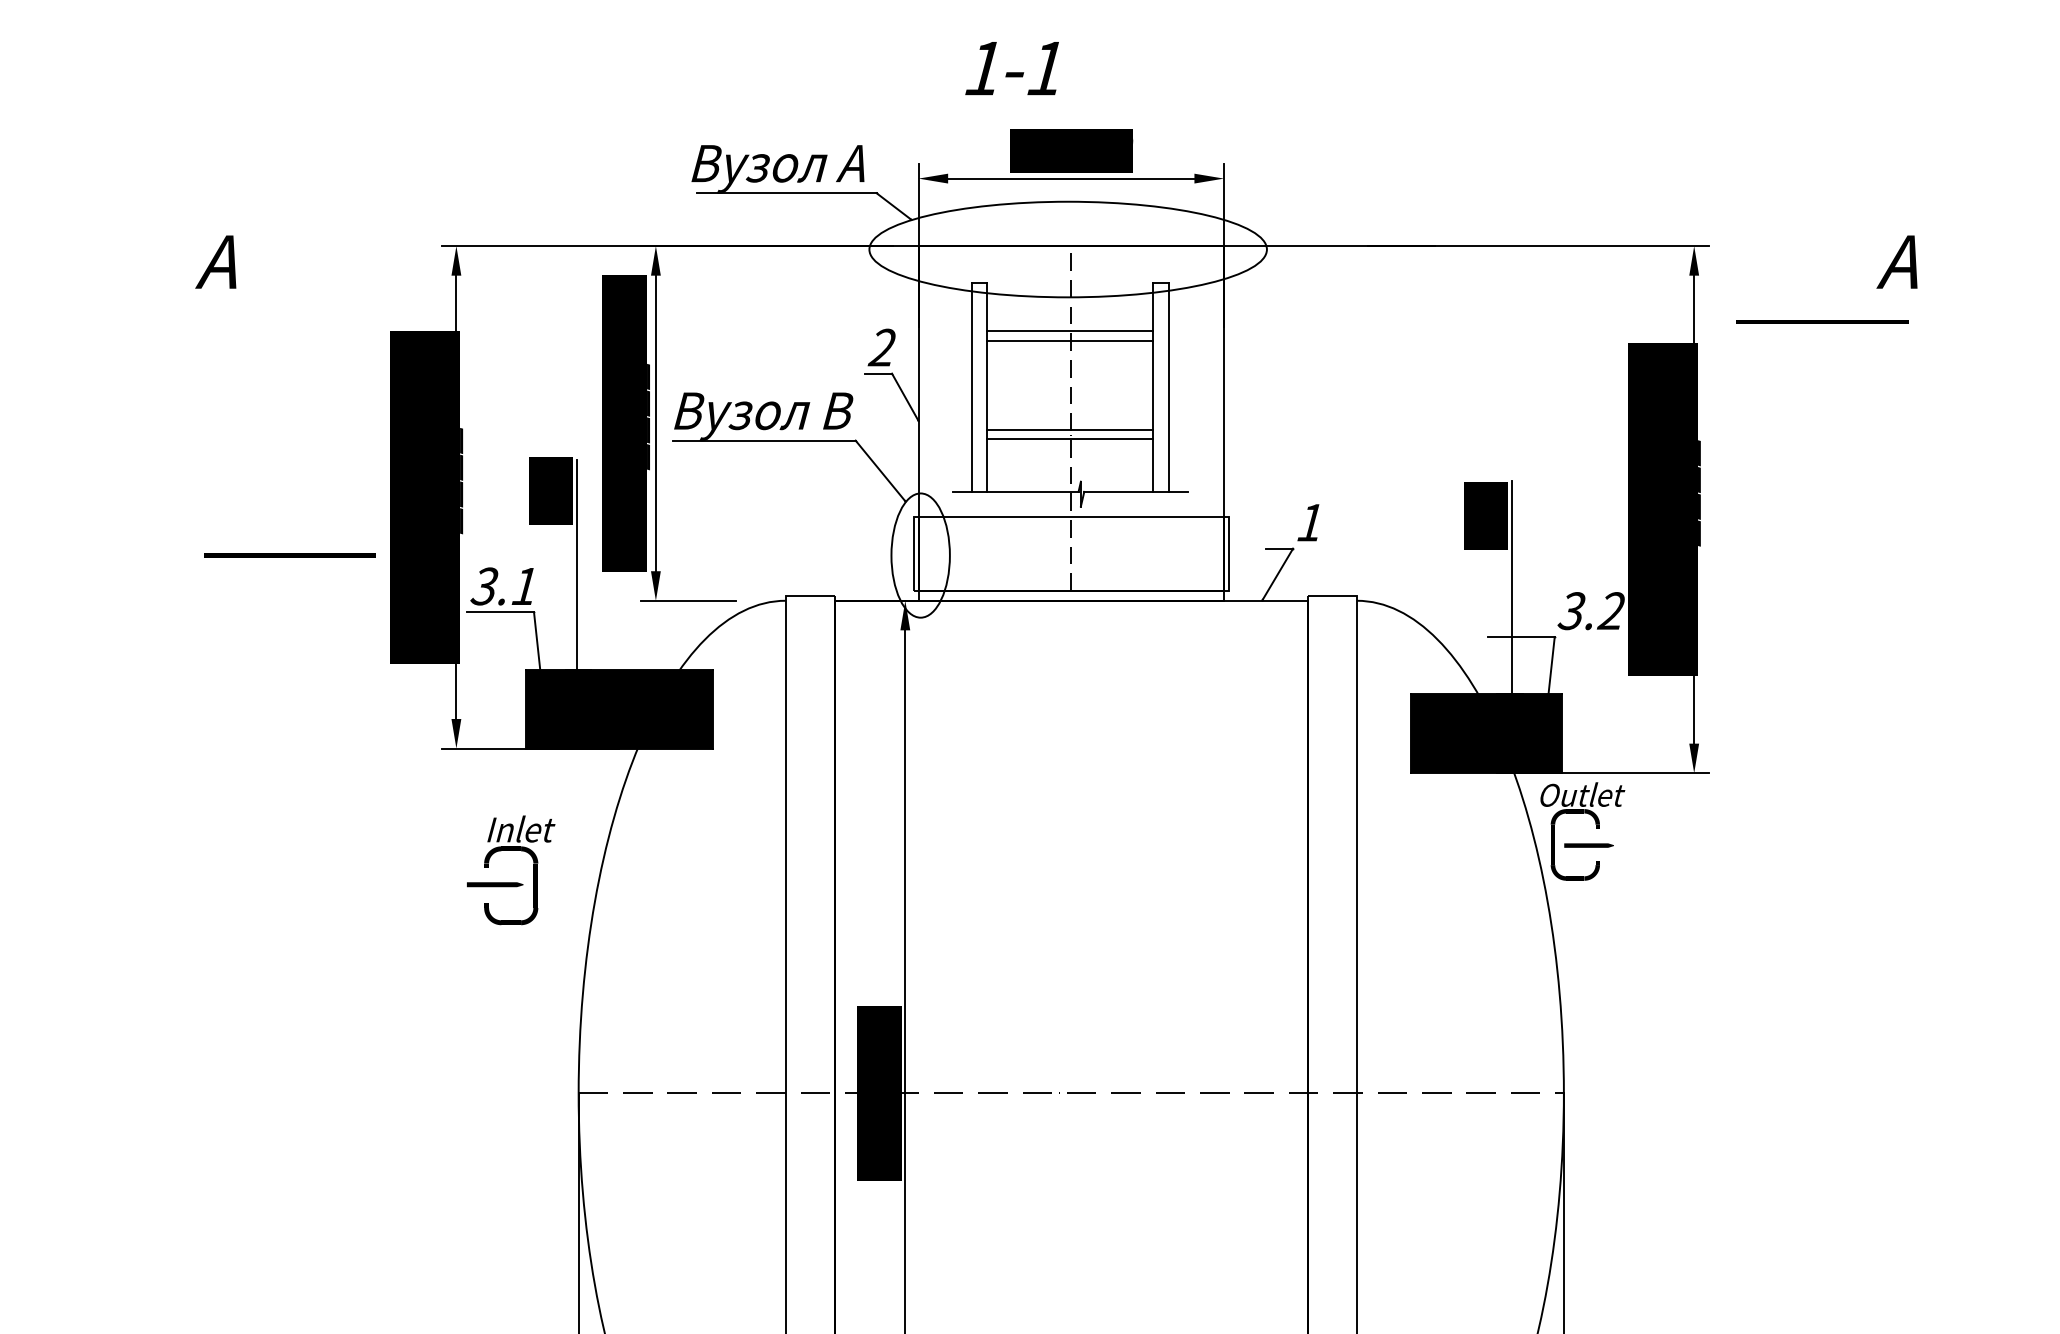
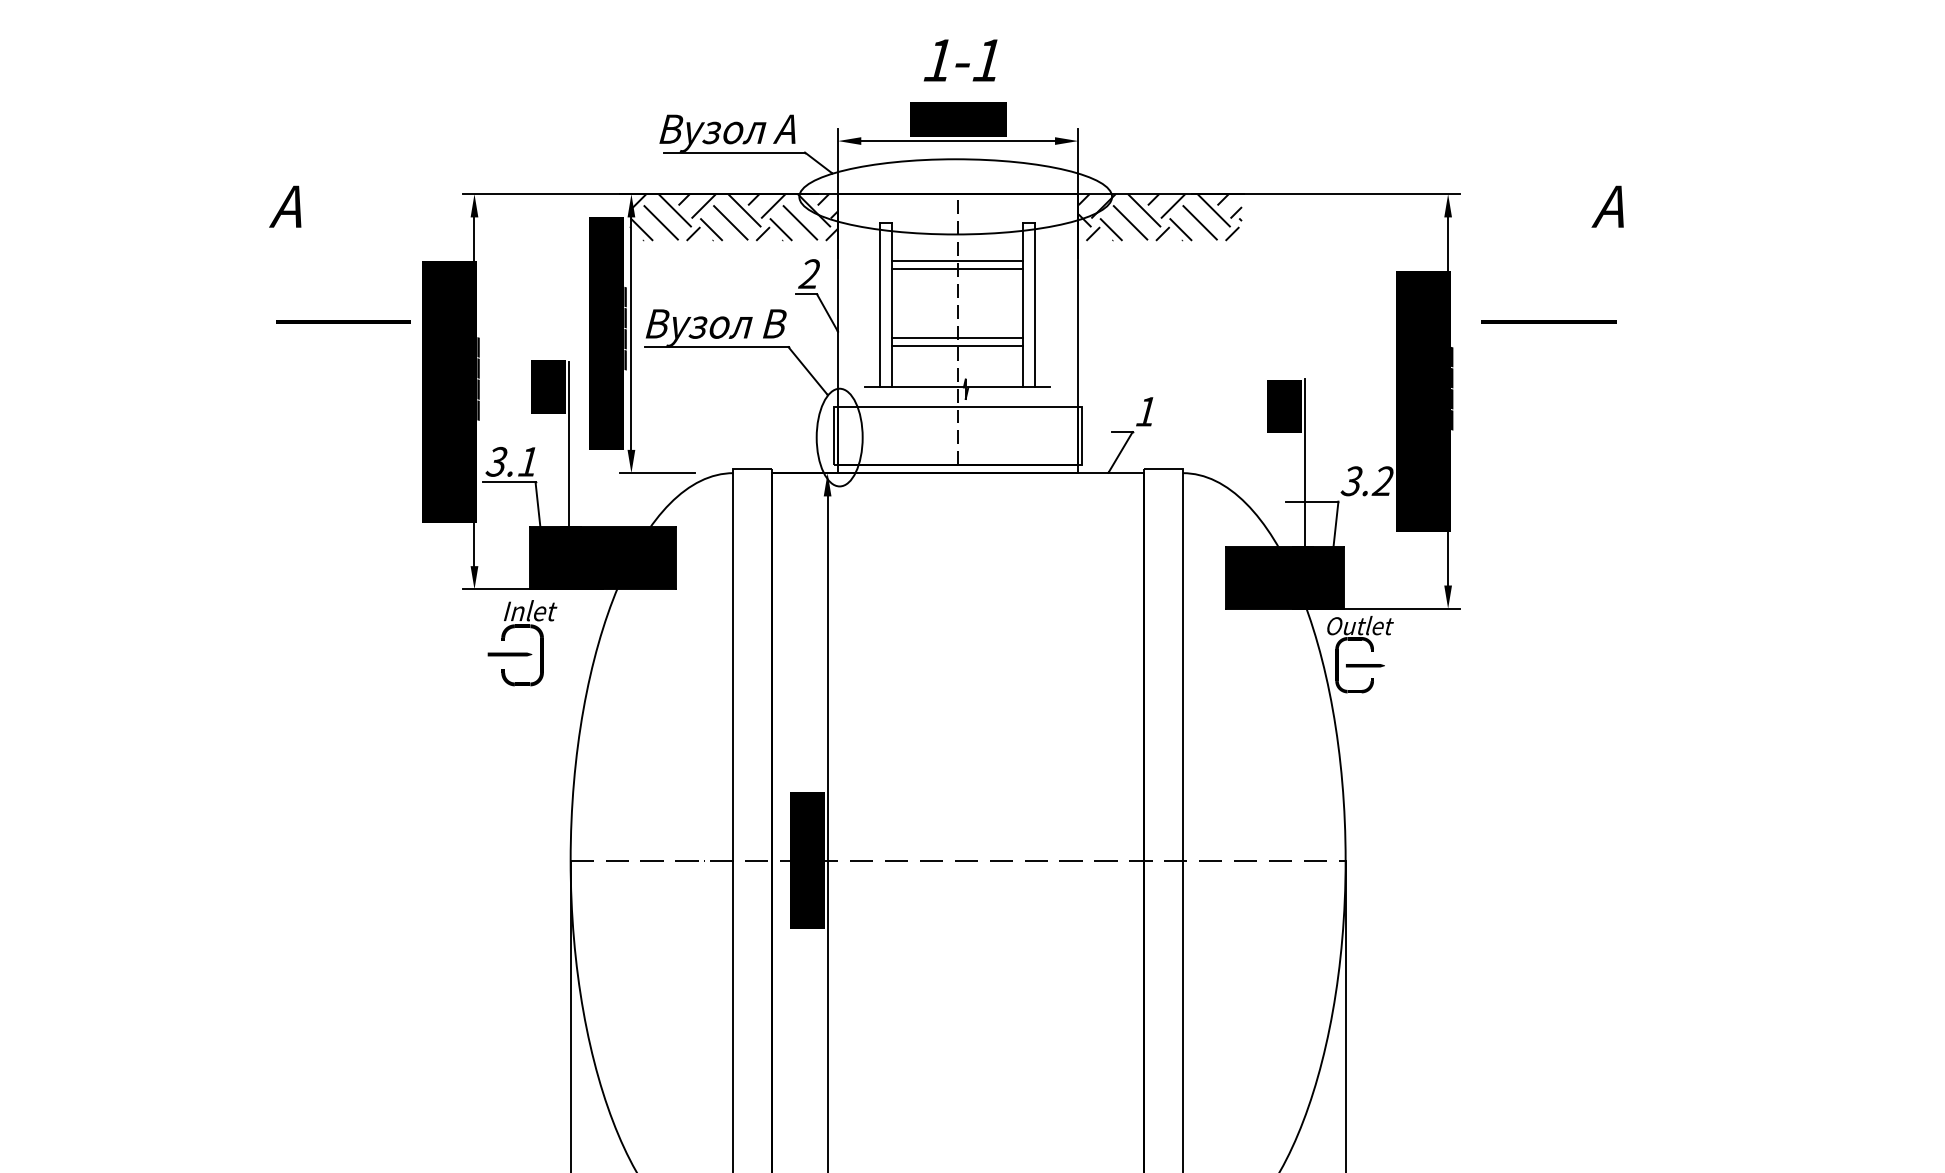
text: (1011, 68) -> (960, 60), moved
hatch: (786, 275) -> (734, 217), added
hatch: (1327, 275) -> (1159, 217), added
line: (1821, 321) -> (1548, 321), moved
line: (289, 555) -> (343, 321), moved
text: (511, 870) -> (522, 643), moved

